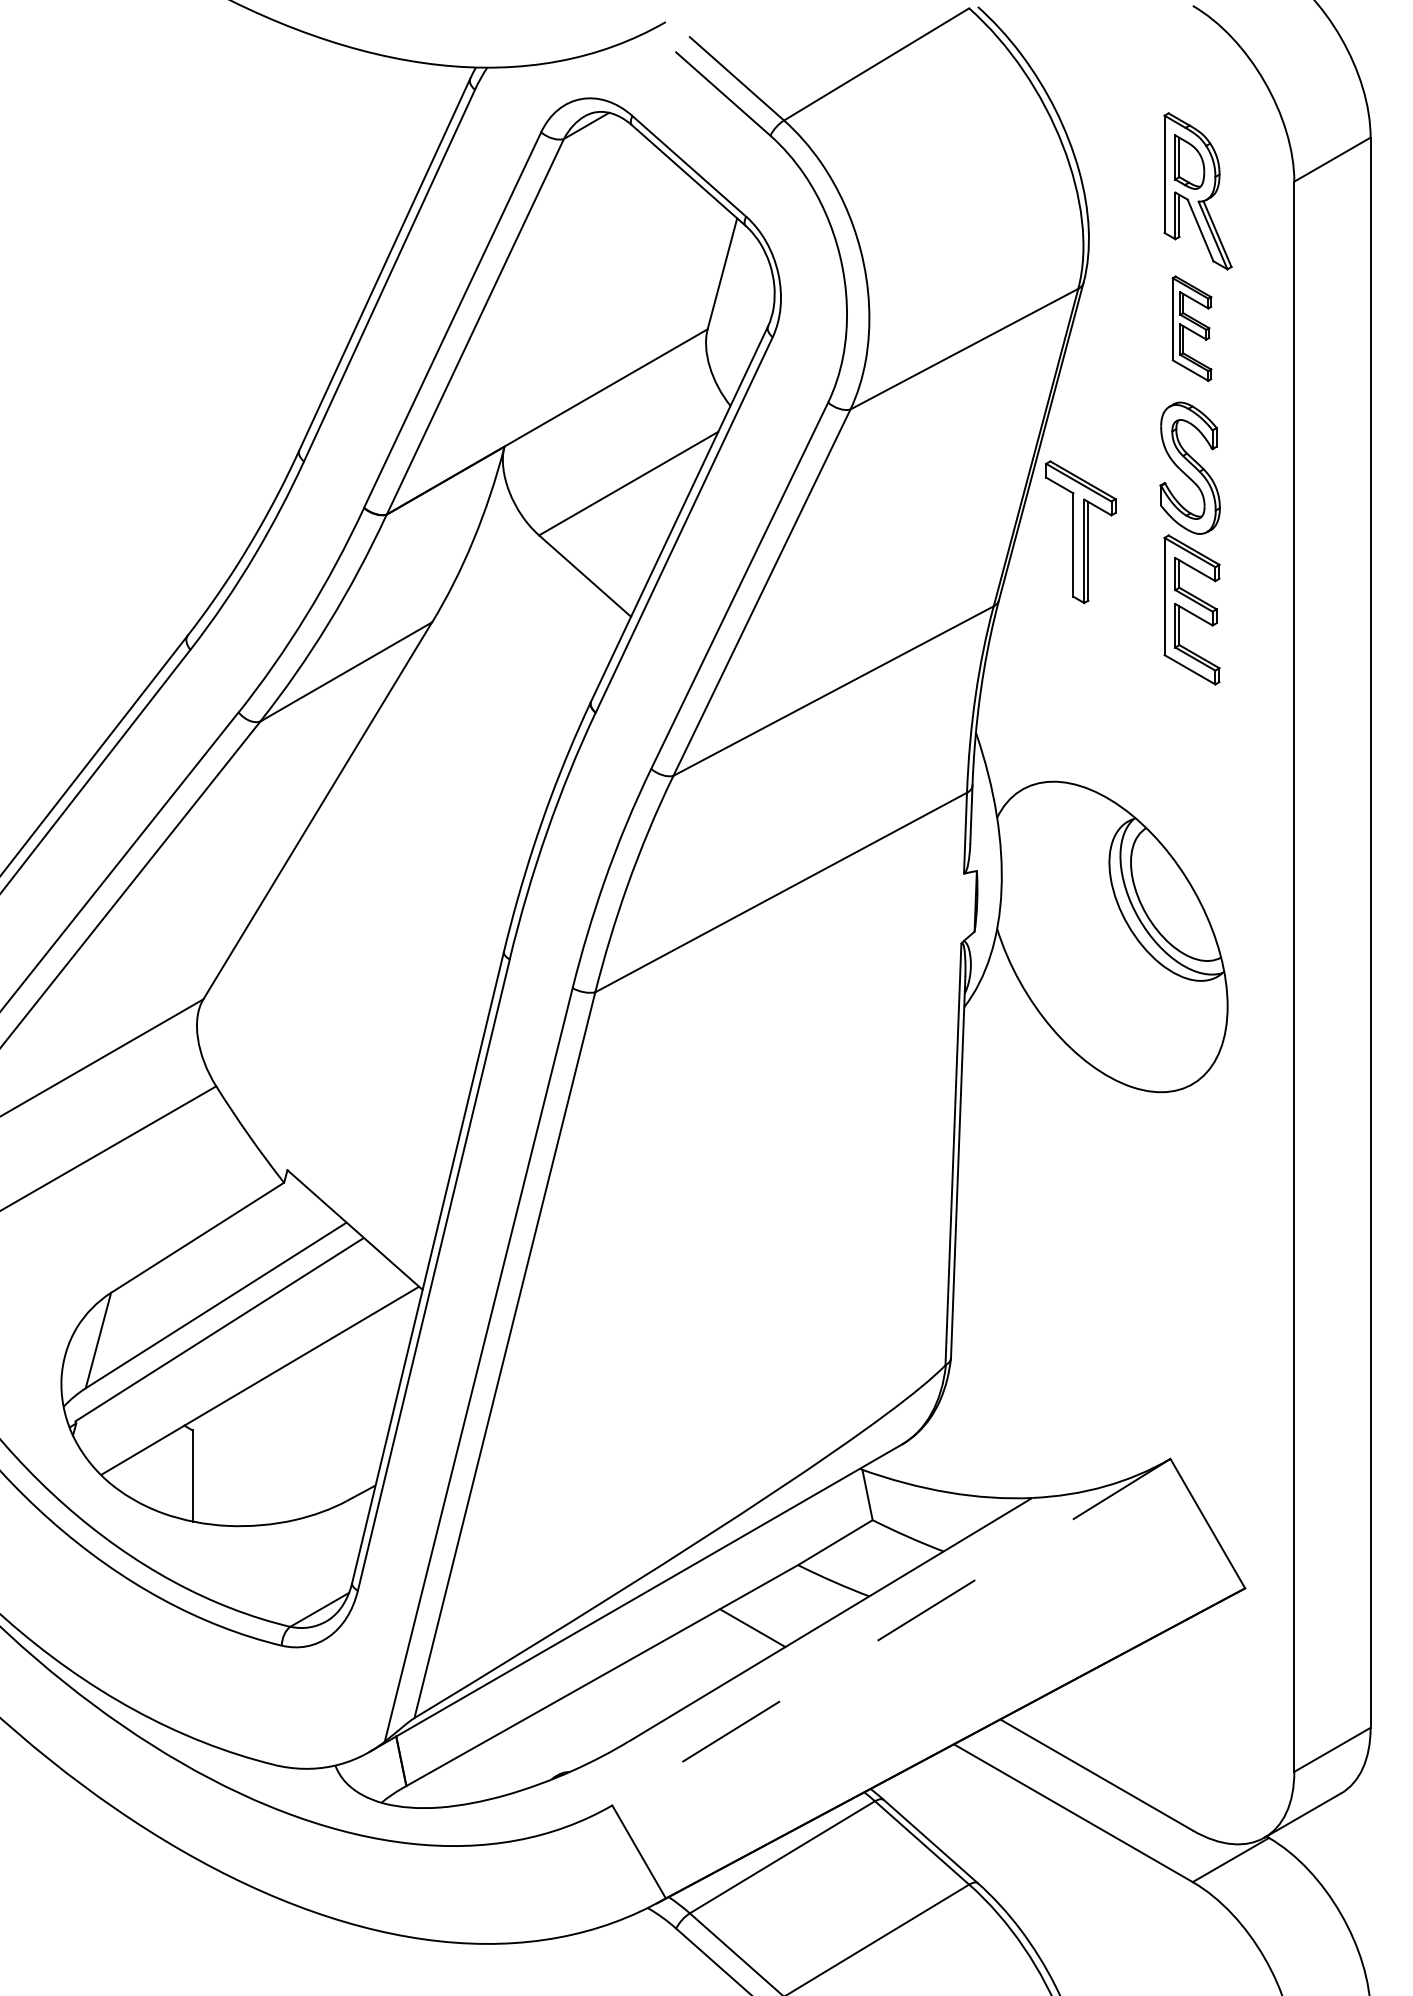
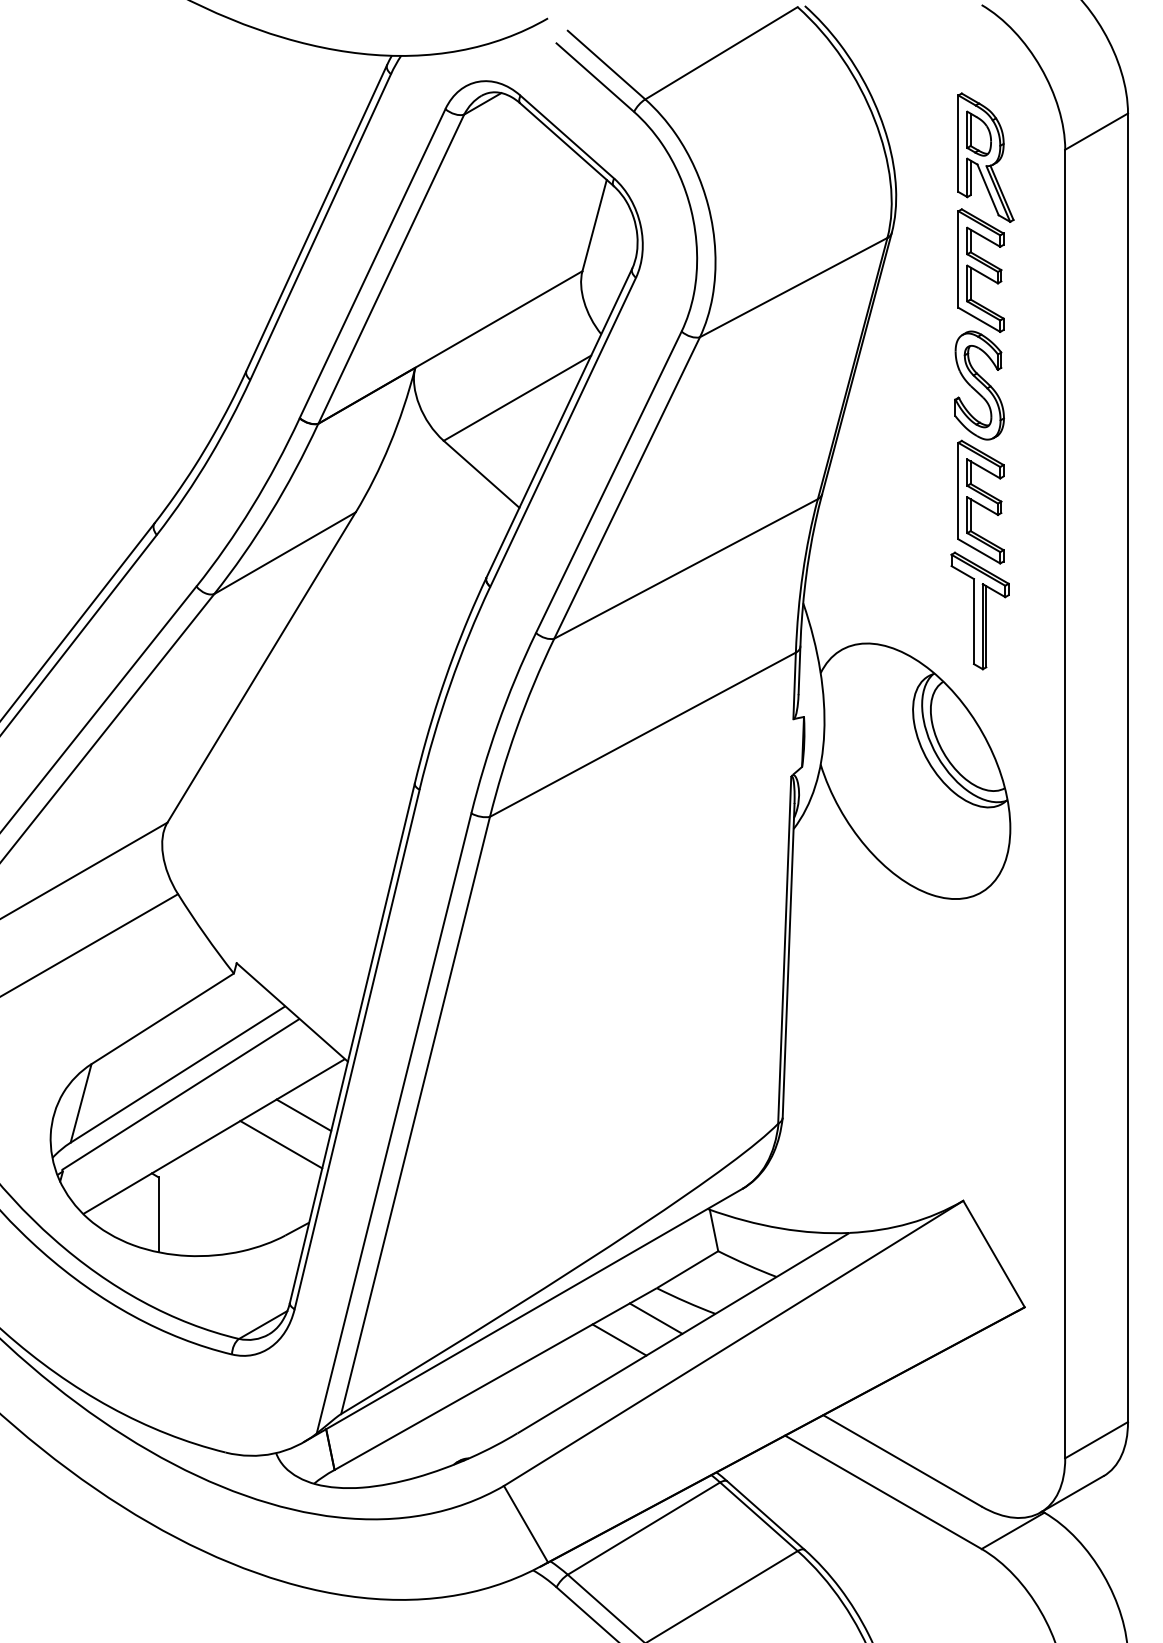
part: (1191, 328) -> (980, 270), size x1.43
part: (1080, 532) -> (979, 611), moved
line: (368, 1354) -> (303, 1114), added
line: (341, 1390) -> (281, 1144), added
line: (797, 1601) -> (656, 1318), added
line: (890, 1632) -> (732, 1343), dashed -> solid

